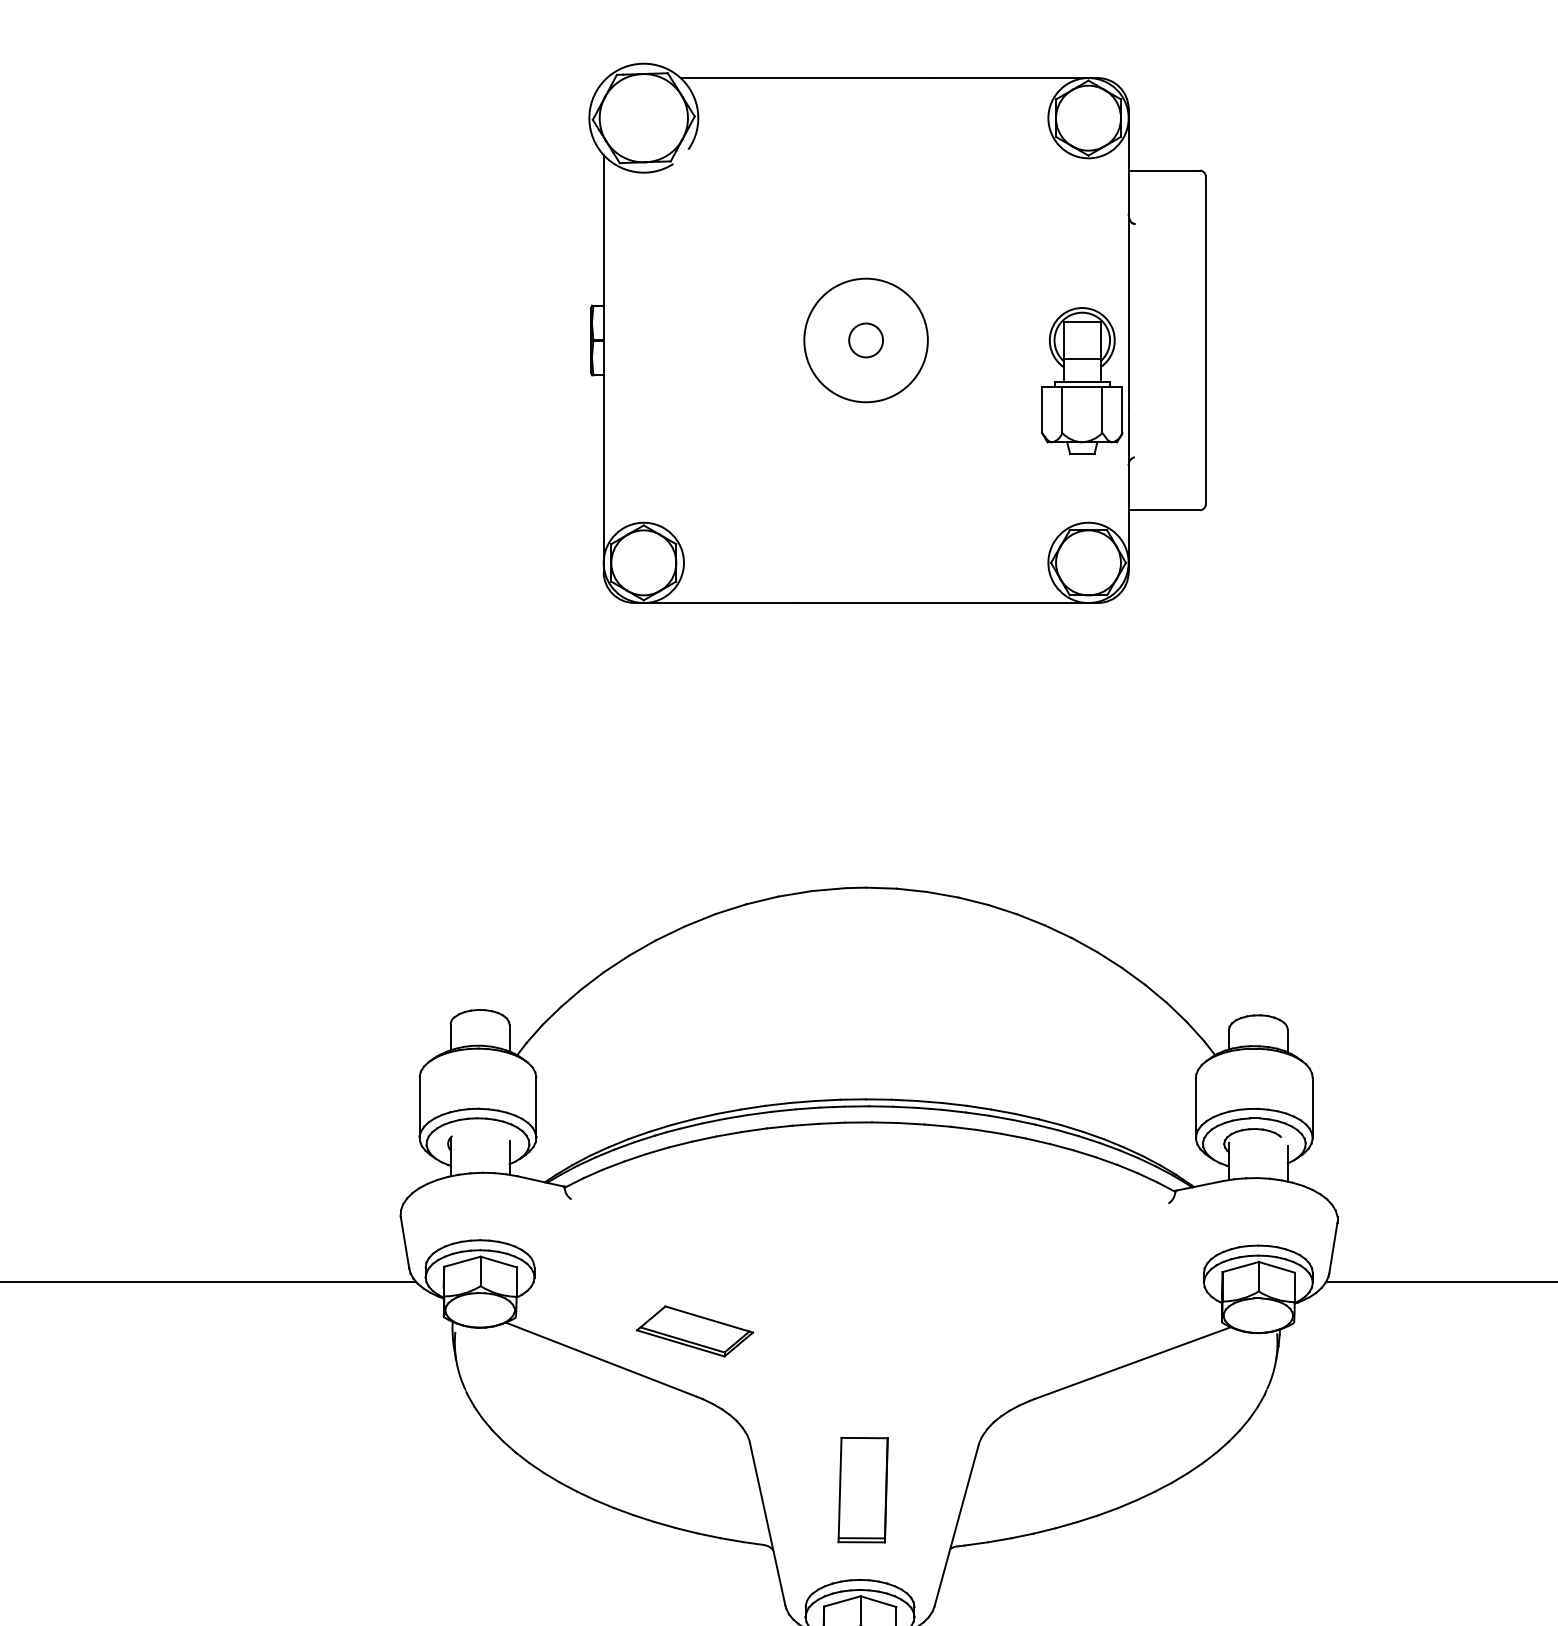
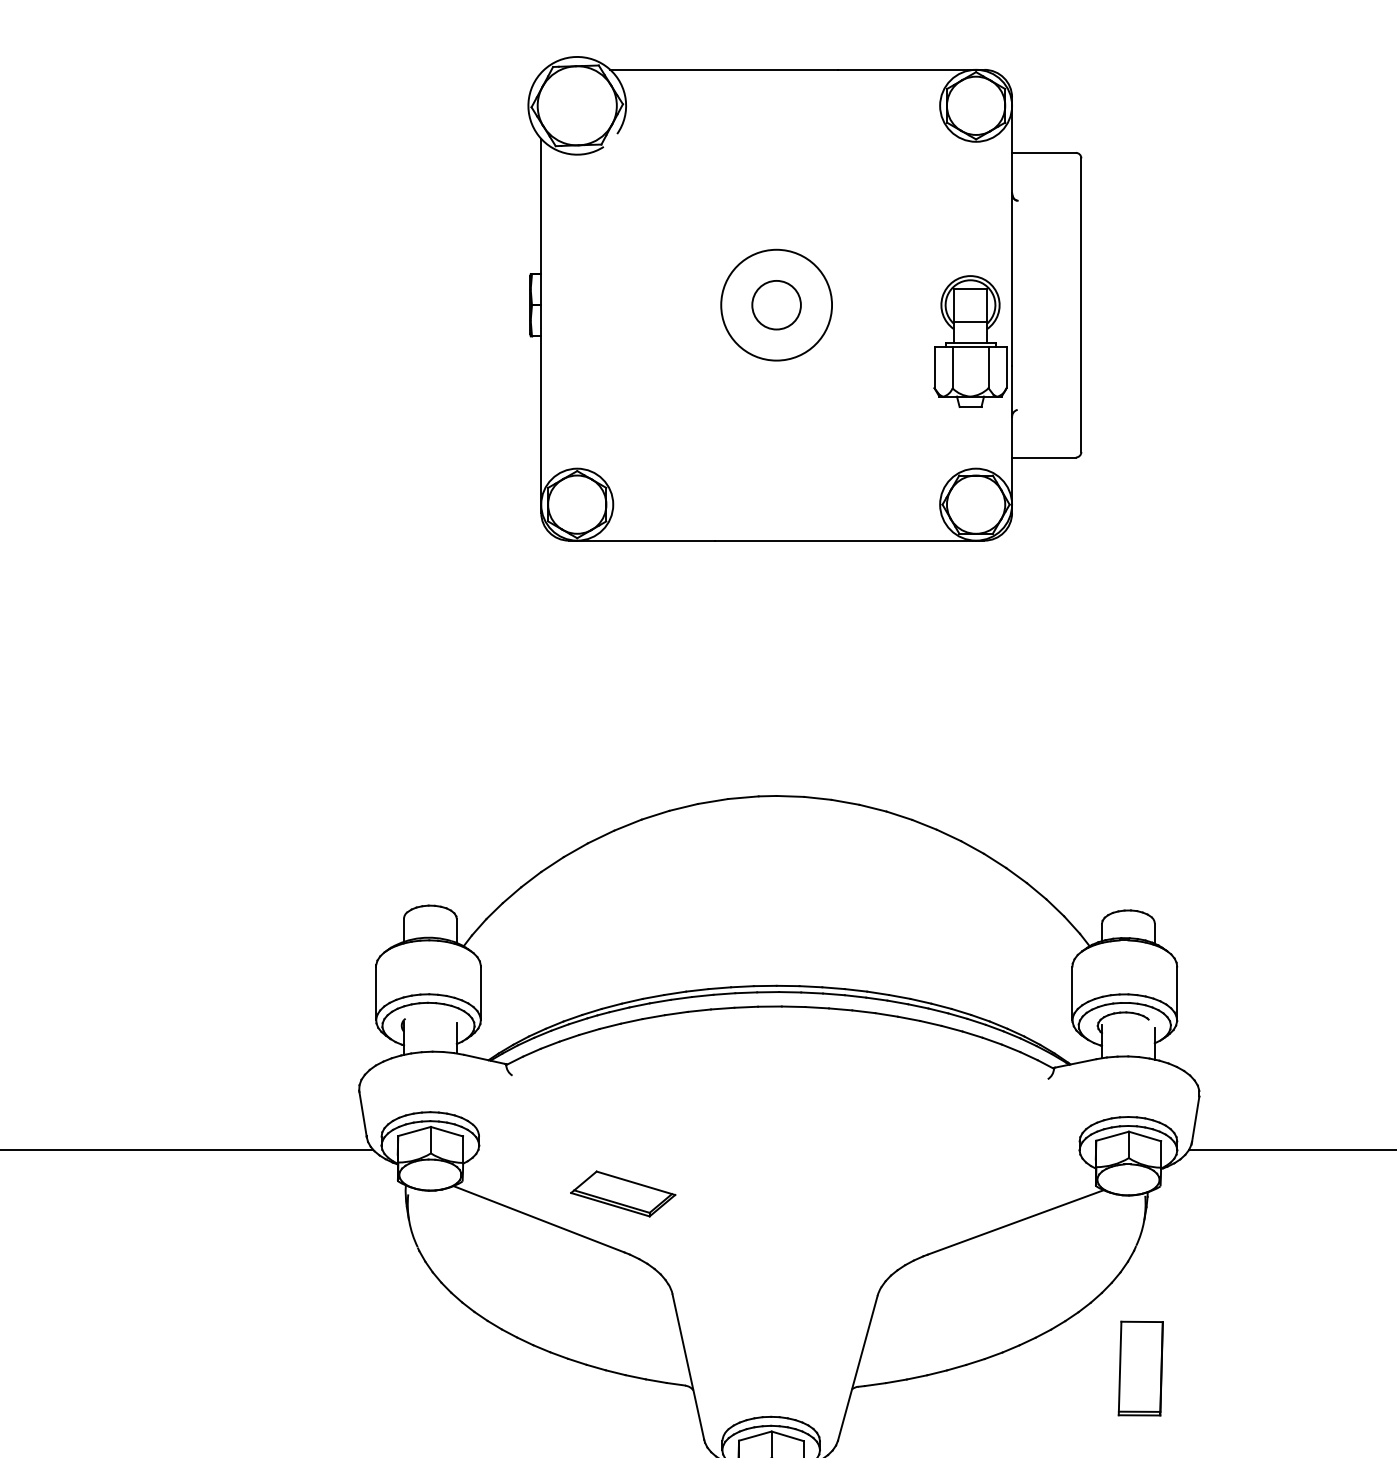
circle: (866, 340) -> (776, 305), size x1.6
part: (862, 1490) -> (1140, 1368), moved

